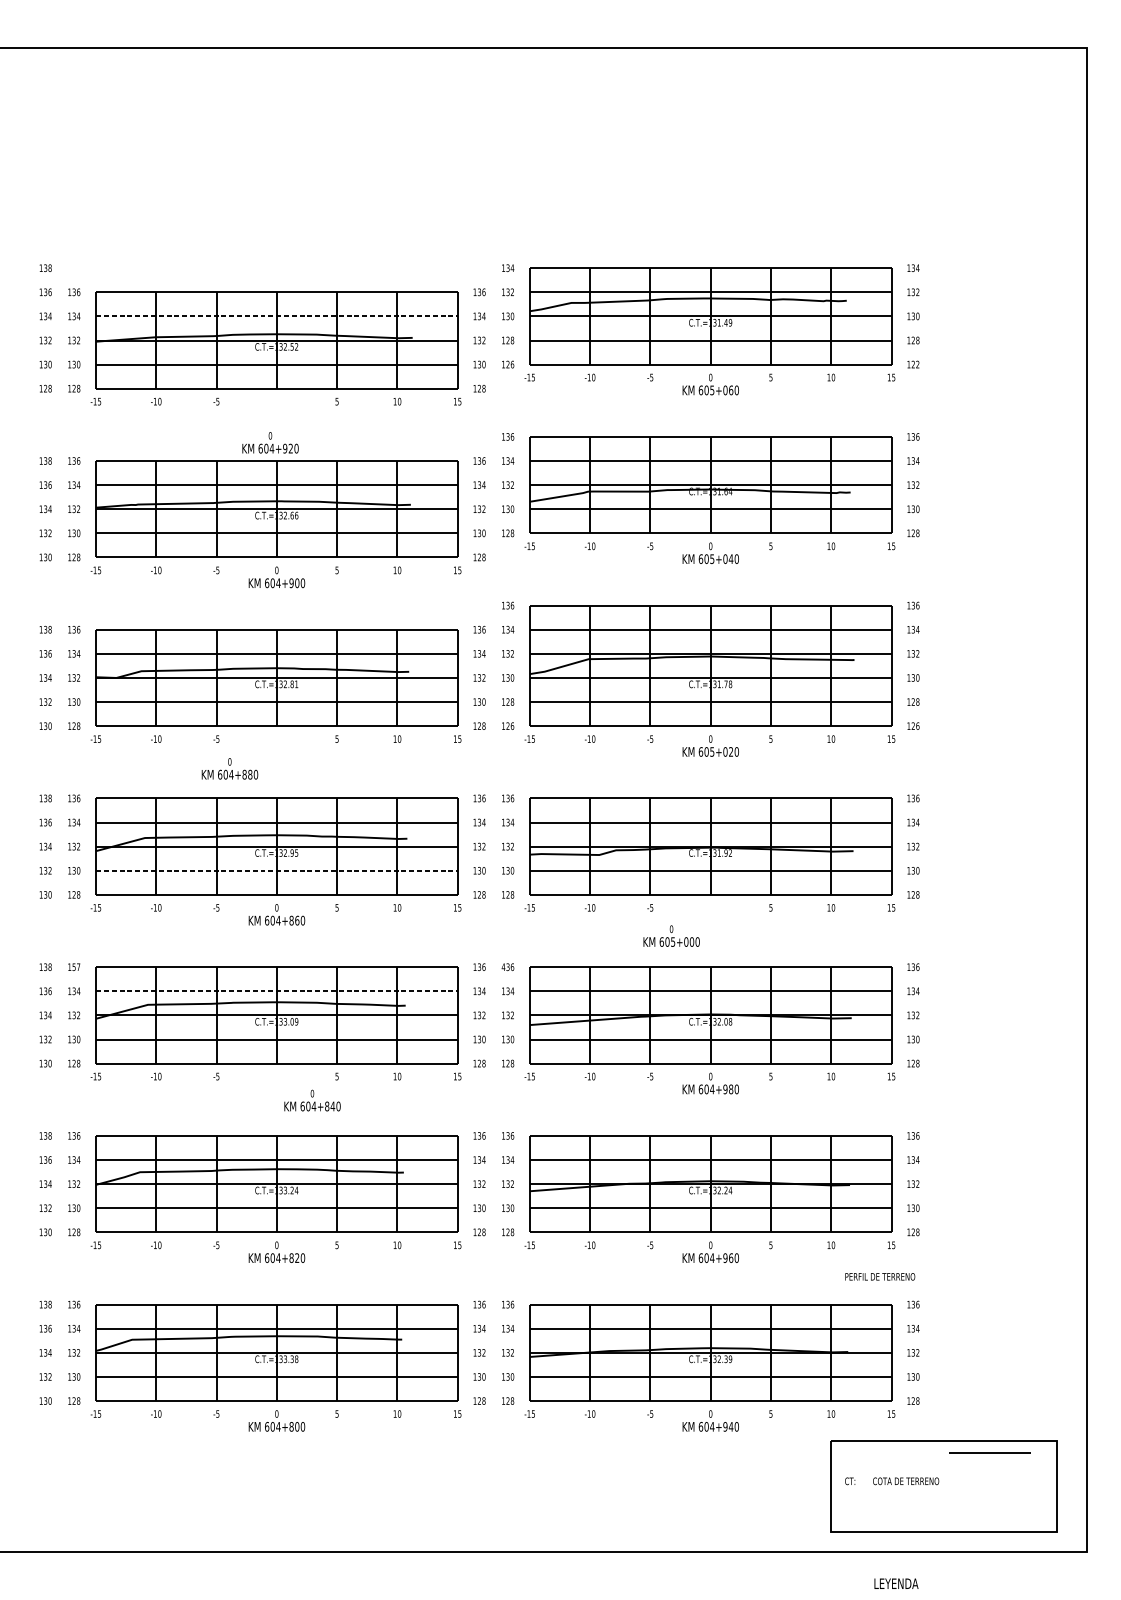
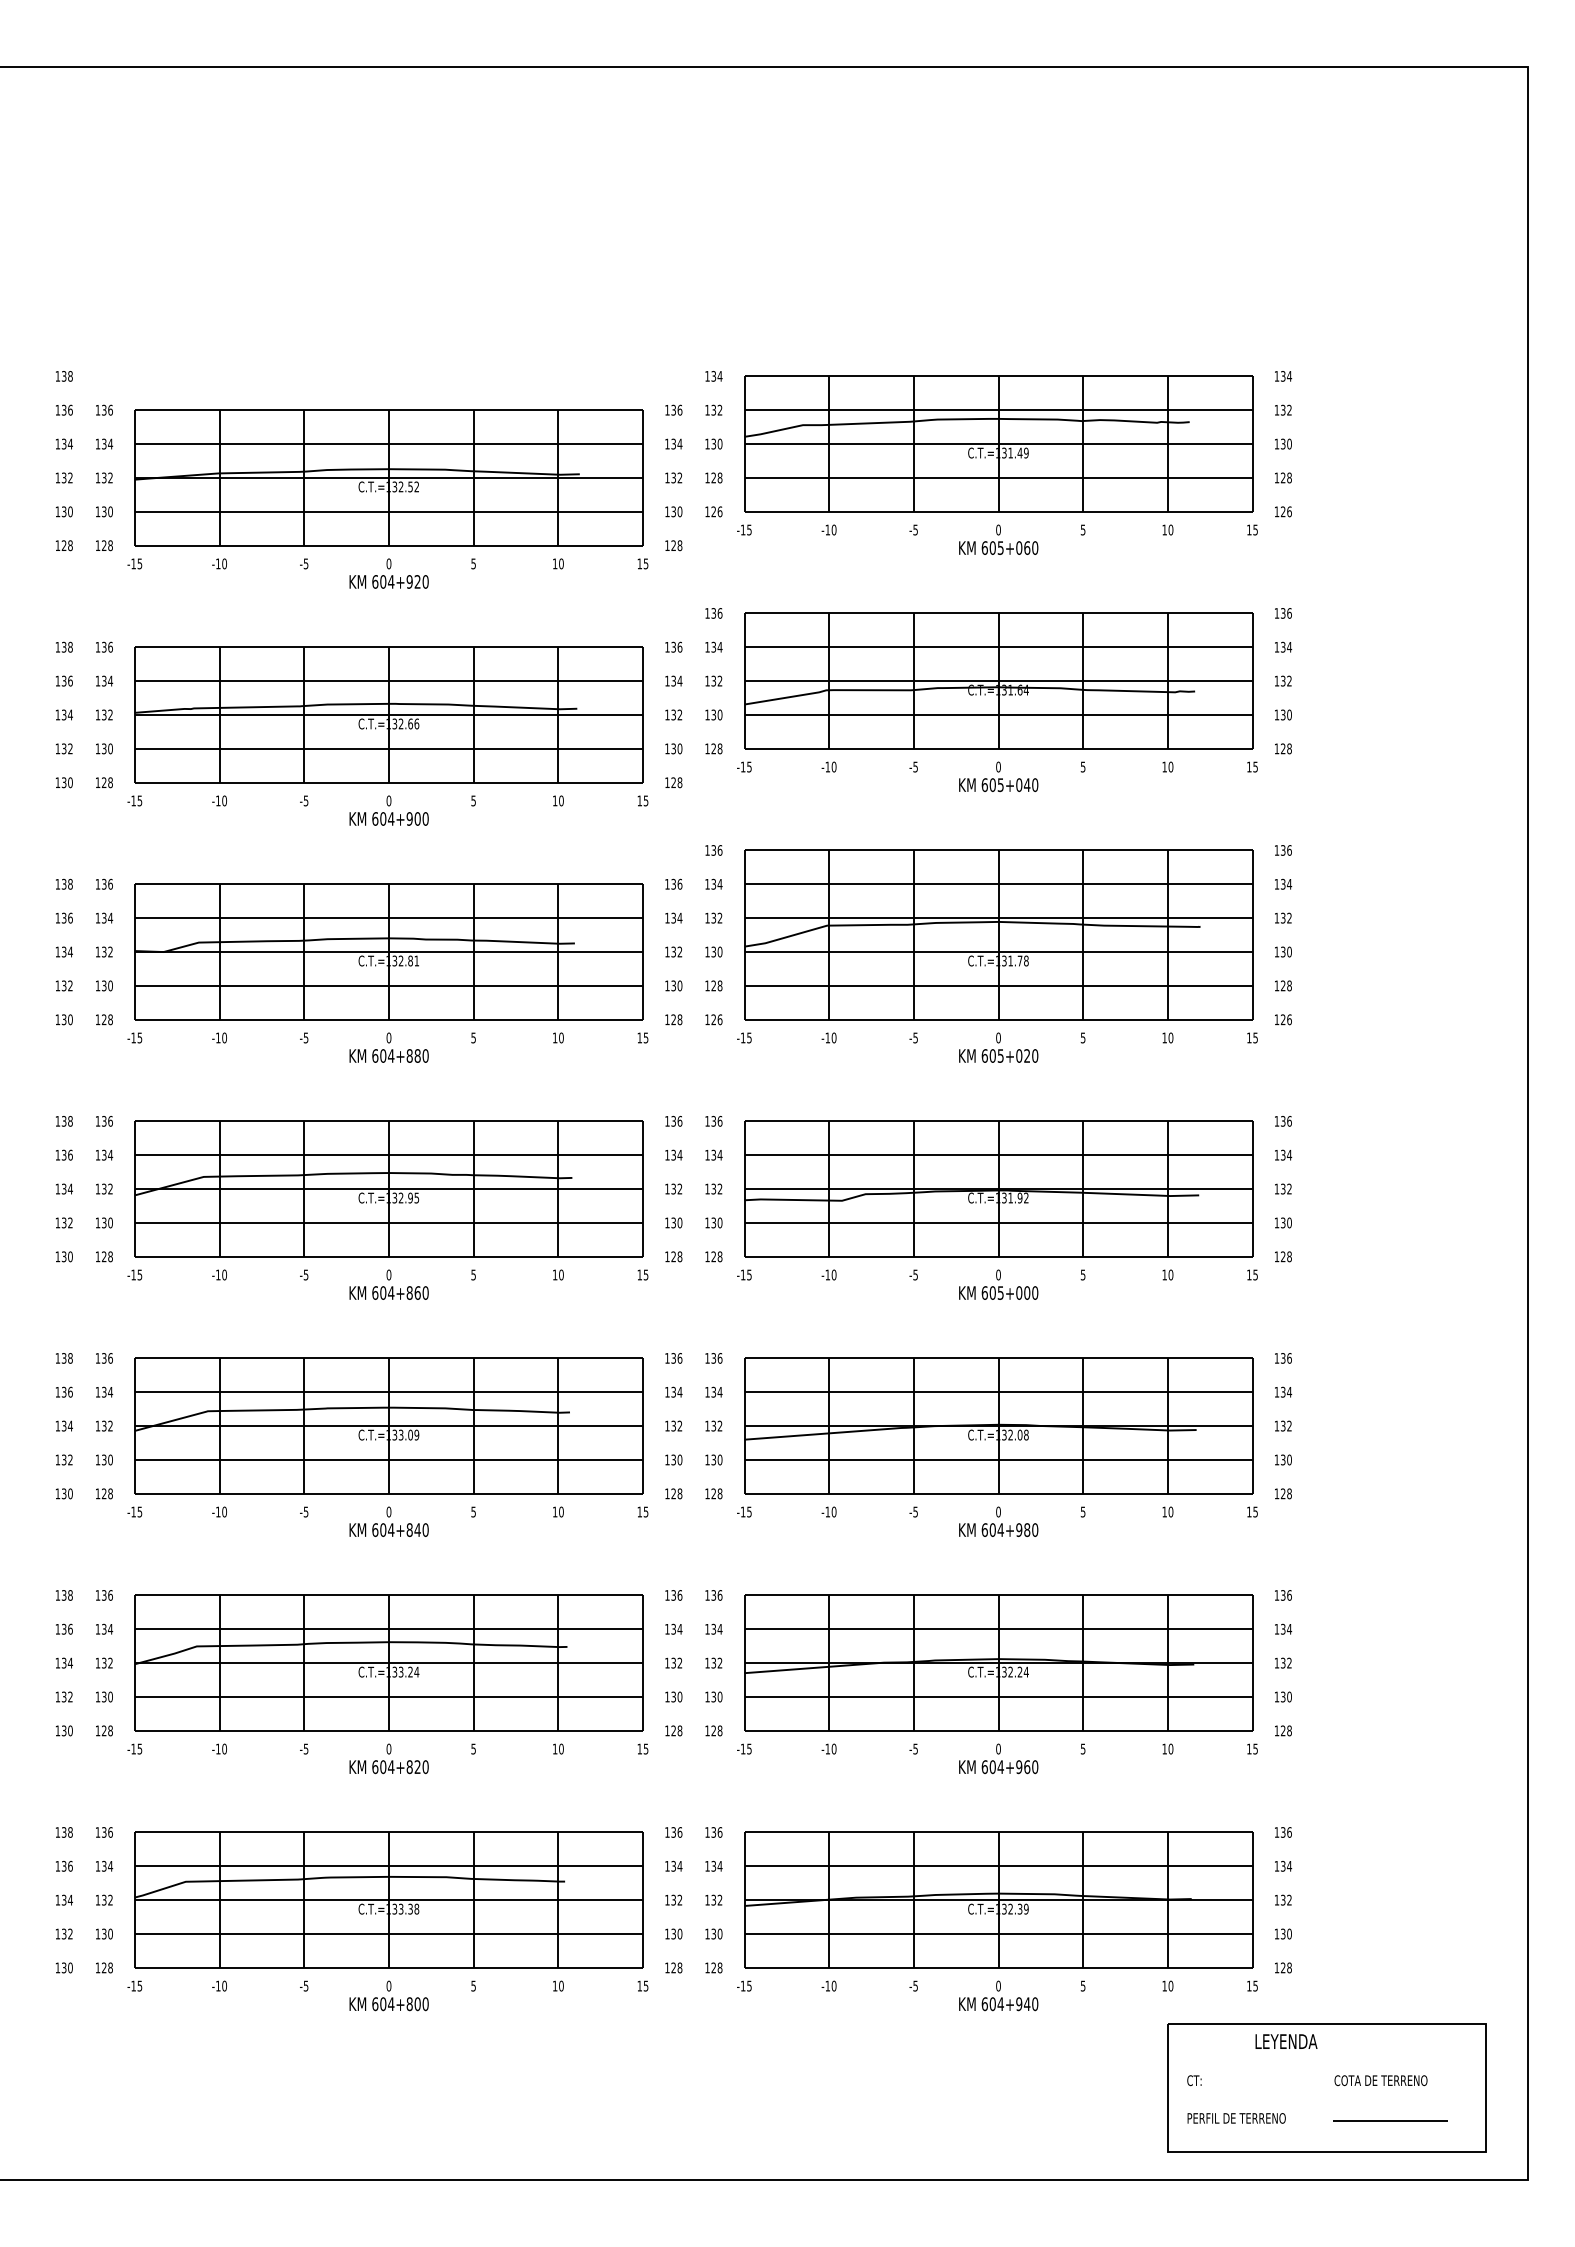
line: (277, 316) -> (389, 444), dashed -> solid
text: (917, 364) -> (1289, 511), 122 -> 126
text: (270, 442) -> (388, 573), moved
text: (229, 768) -> (388, 1047), moved
line: (277, 870) -> (389, 1222), dashed -> solid
text: (671, 935) -> (998, 1284), moved
text: (76, 967) -> (107, 1358), 157 -> 136
text: (503, 967) -> (707, 1358), 436 -> 136
line: (277, 991) -> (389, 1392), dashed -> solid
text: (312, 1100) -> (388, 1521), moved
text: (880, 1276) -> (1236, 2118), moved
line: (989, 1452) -> (1390, 2120), moved
text: (905, 1481) -> (1380, 2080), moved
text: (896, 1583) -> (1286, 2041), moved

